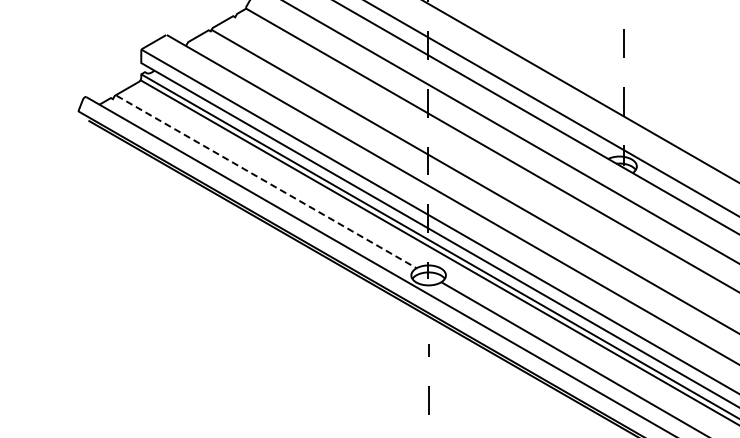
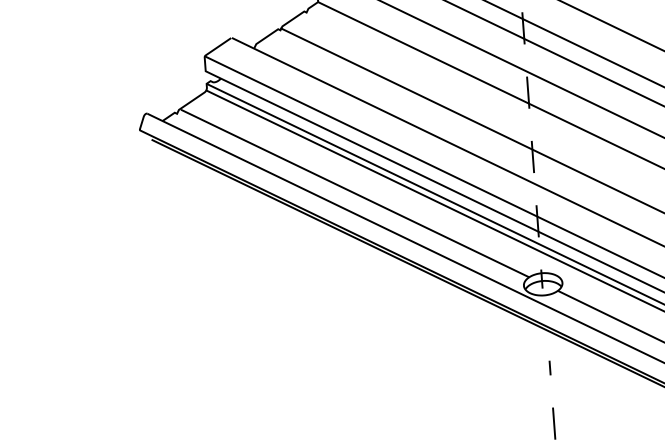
line: (267, 182) -> (356, 193), dashed -> solid

